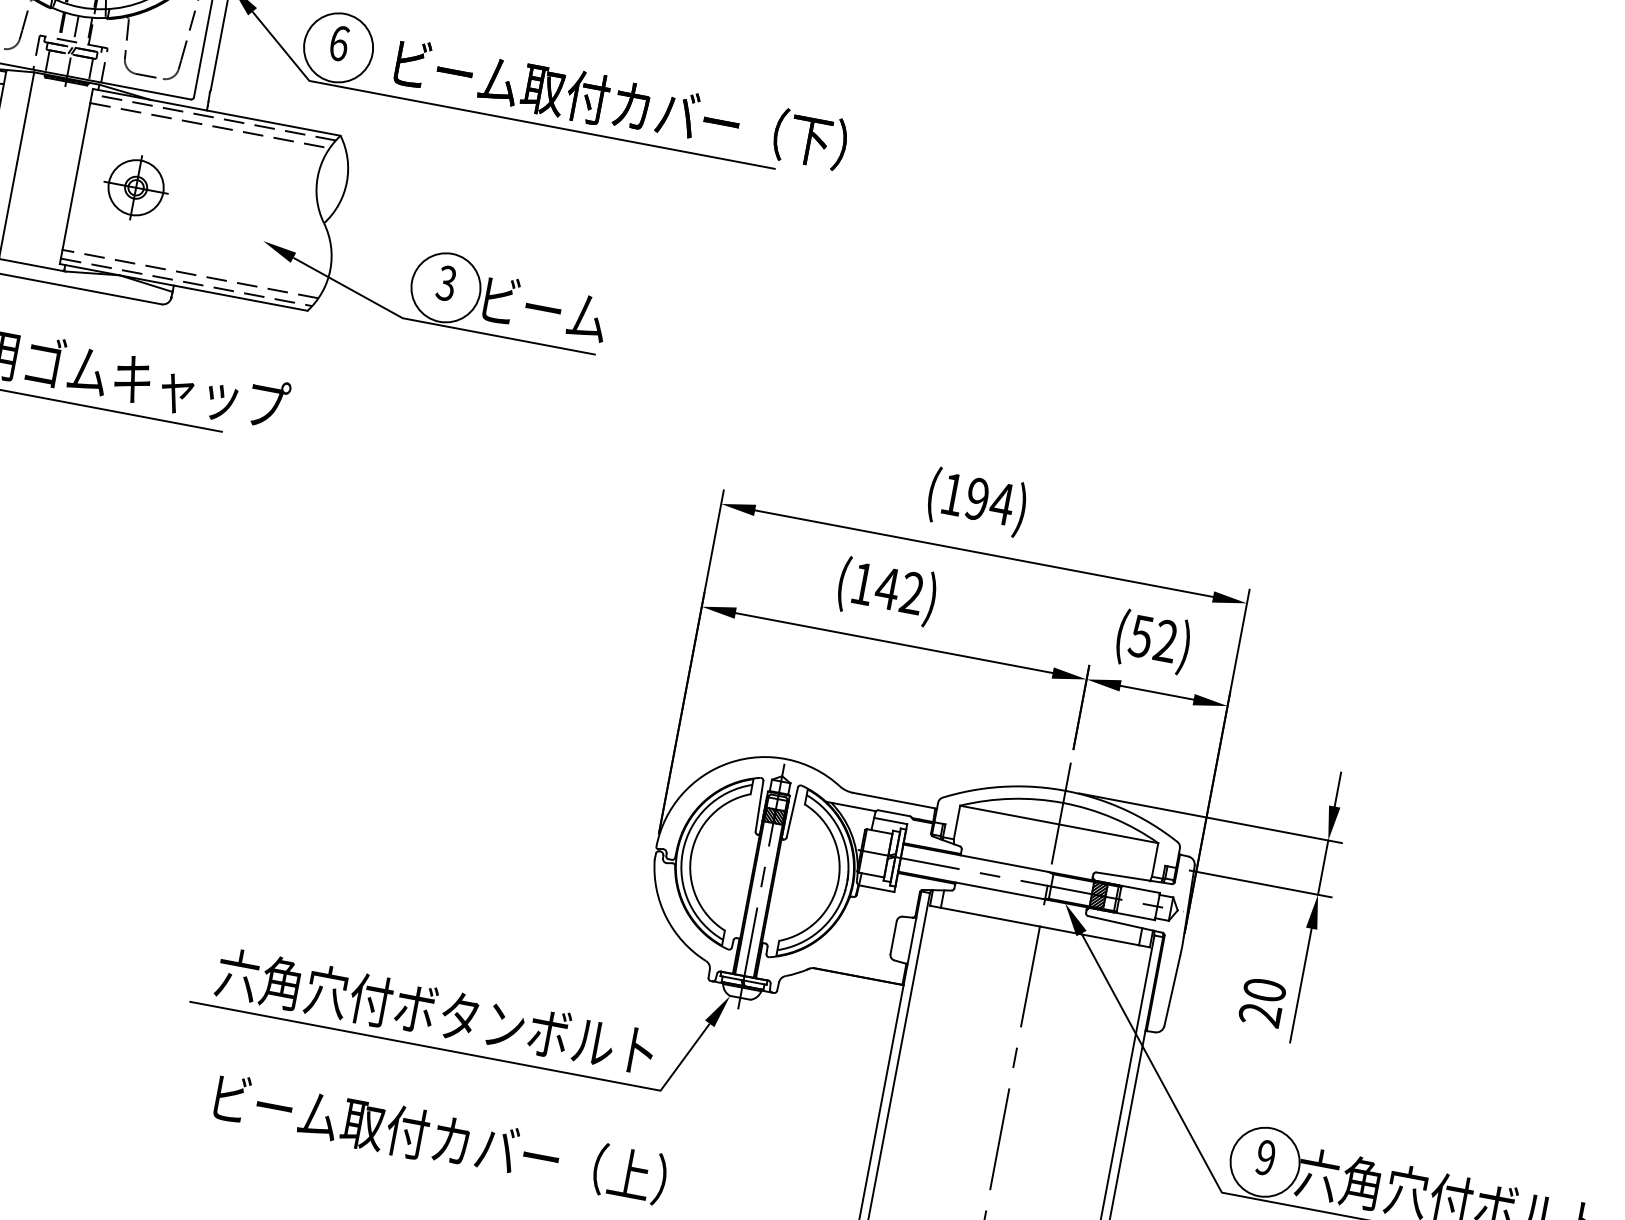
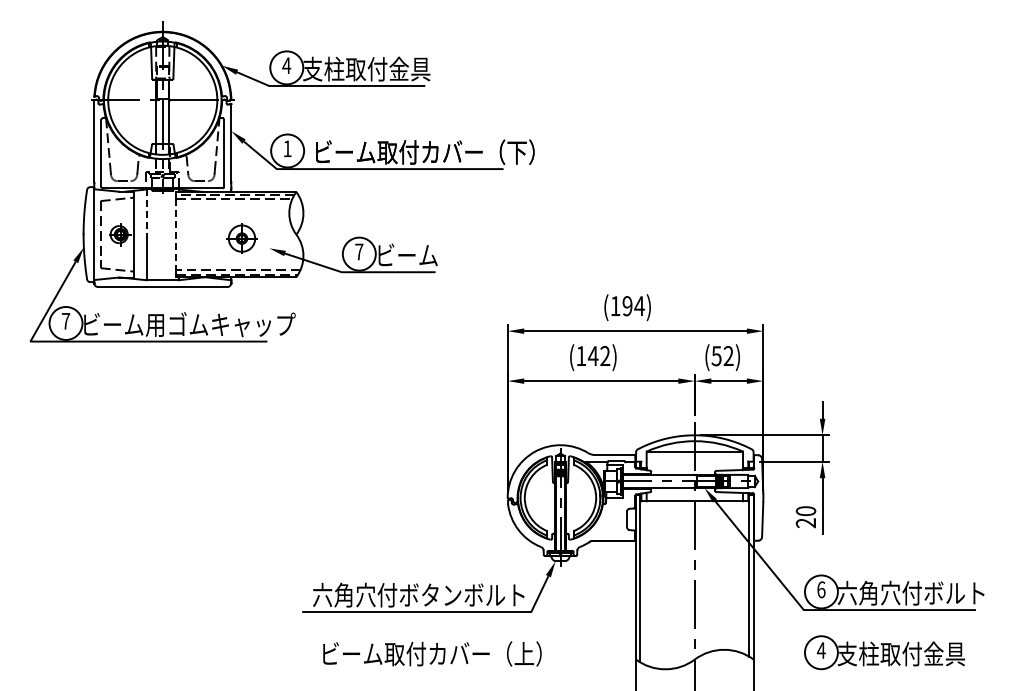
text: (339, 42) -> (287, 148), 6 -> 1
line: (24, 119) -> (146, 212), solid -> dashed
line: (75, 176) -> (175, 234), solid -> dashed
part: (135, 187) -> (241, 238), moved
text: (447, 282) -> (359, 251), 3 -> 7
text: (1266, 1157) -> (821, 589), 9 -> 6

